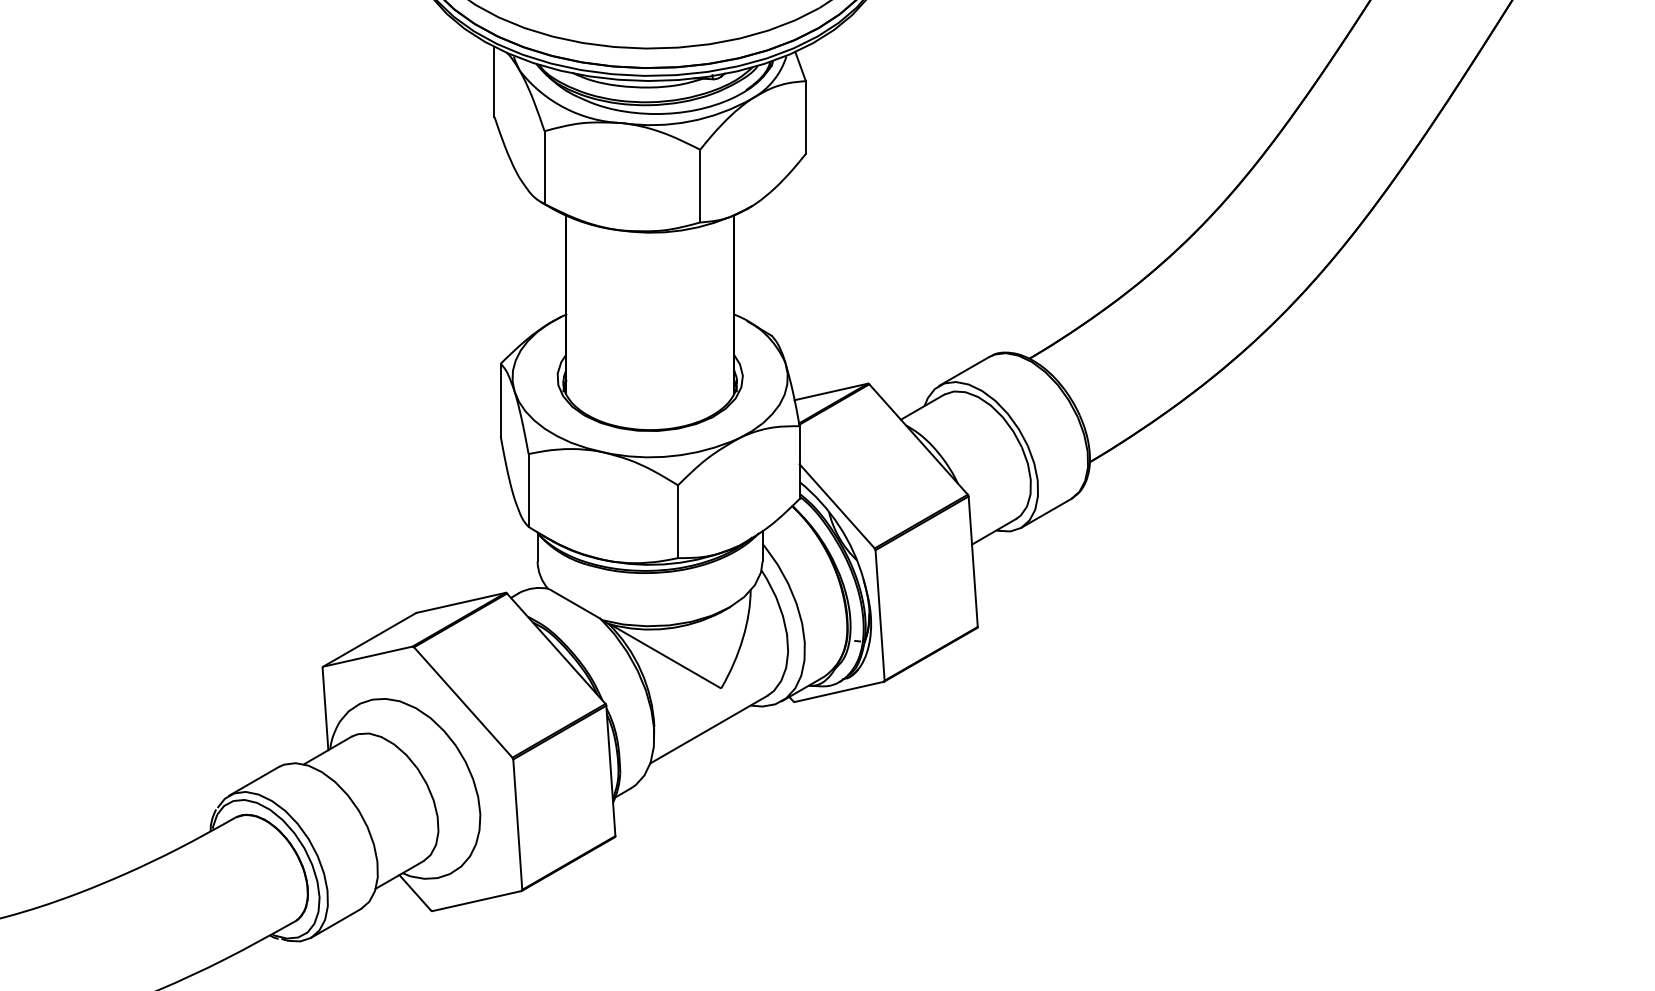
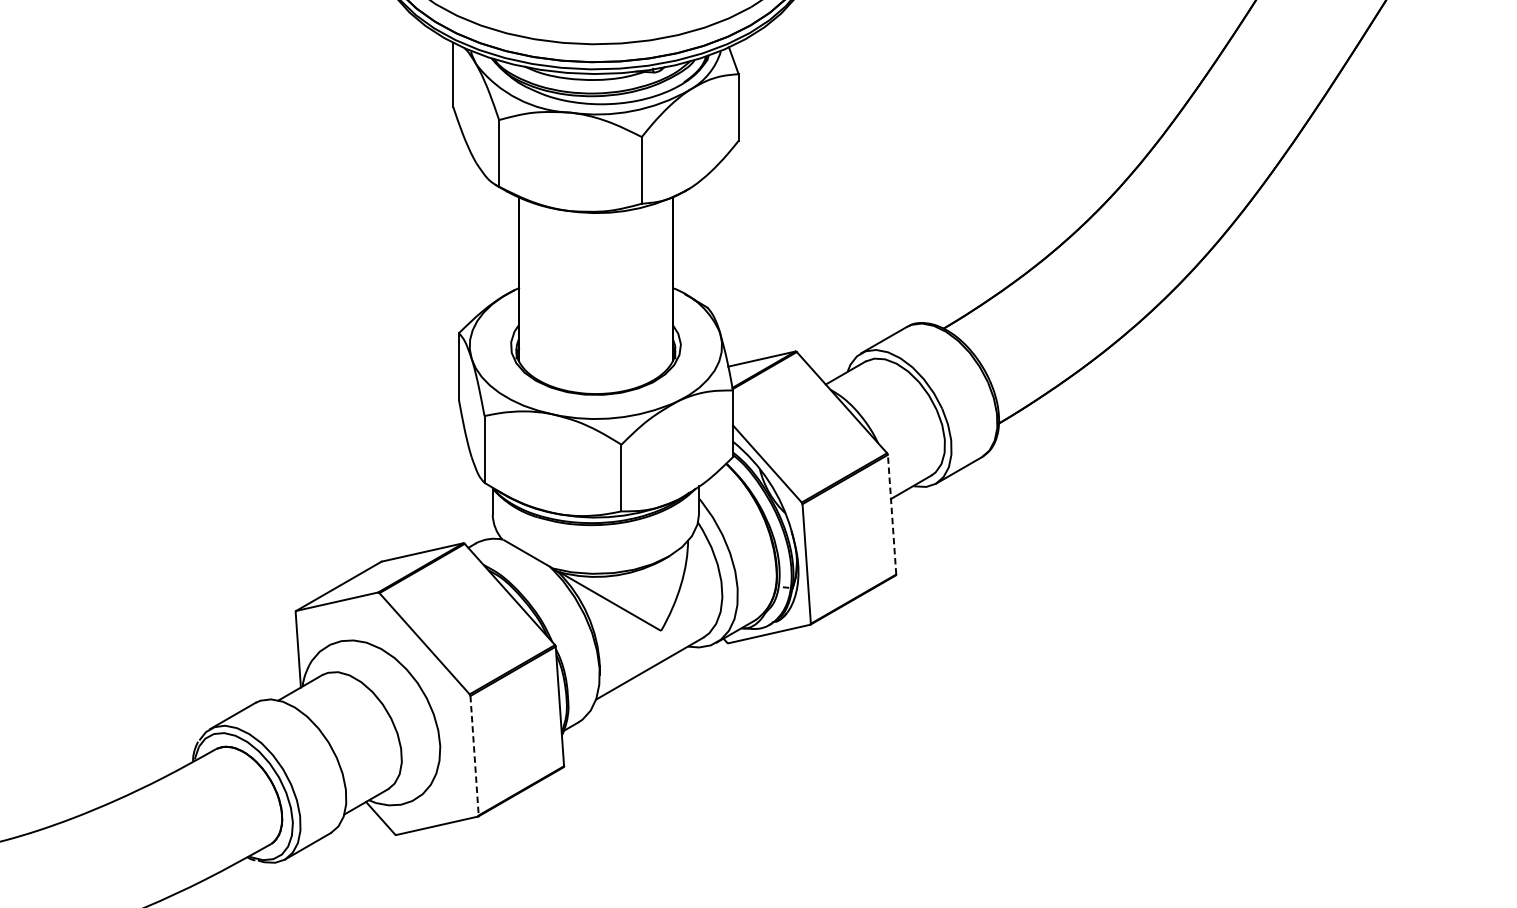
line: (973, 561) -> (892, 514), solid -> dashed
line: (517, 825) -> (474, 756), solid -> dashed

